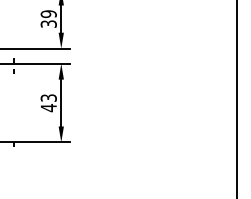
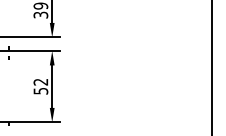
text: (48, 103) -> (40, 87), 43 -> 52

